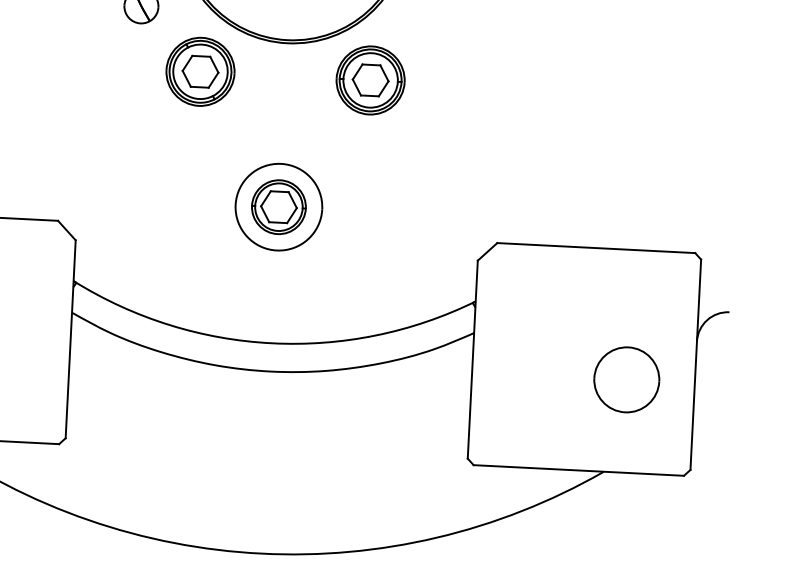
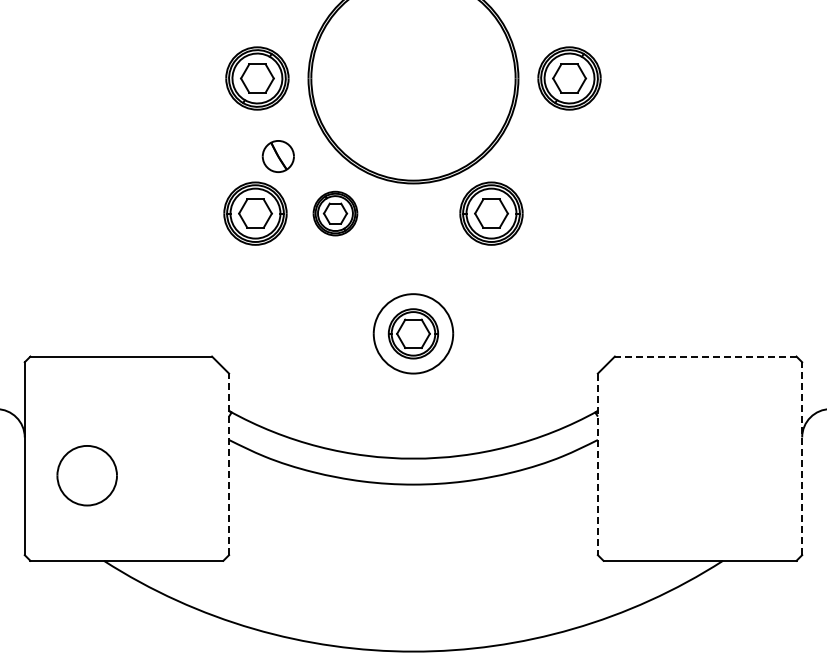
part: (113, 67) -> (255, 213), added
part: (200, 71) -> (335, 213), size x0.7
line: (596, 248) -> (705, 356), solid -> dashed
line: (71, 339) -> (229, 464), solid -> dashed
line: (472, 359) -> (597, 464), solid -> dashed
line: (696, 364) -> (802, 458), solid -> dashed
part: (626, 379) -> (739, 475), removed

